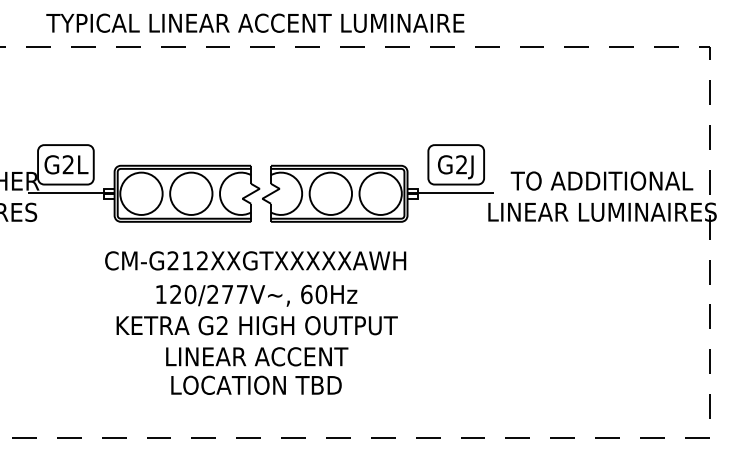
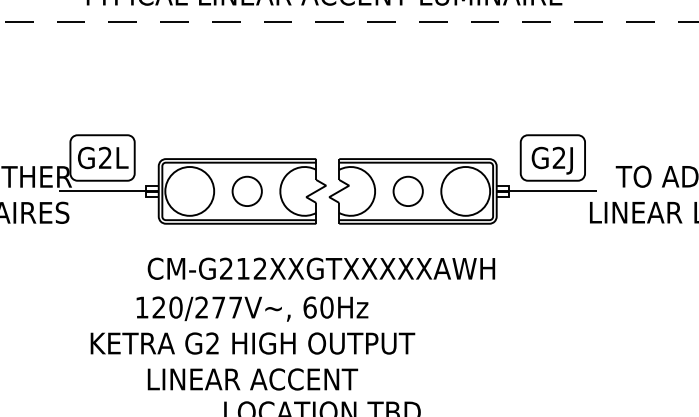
circle: (191, 193) -> (247, 191), size x0.6
circle: (330, 193) -> (407, 191), size x0.6
text: (256, 325) -> (252, 343), moved

